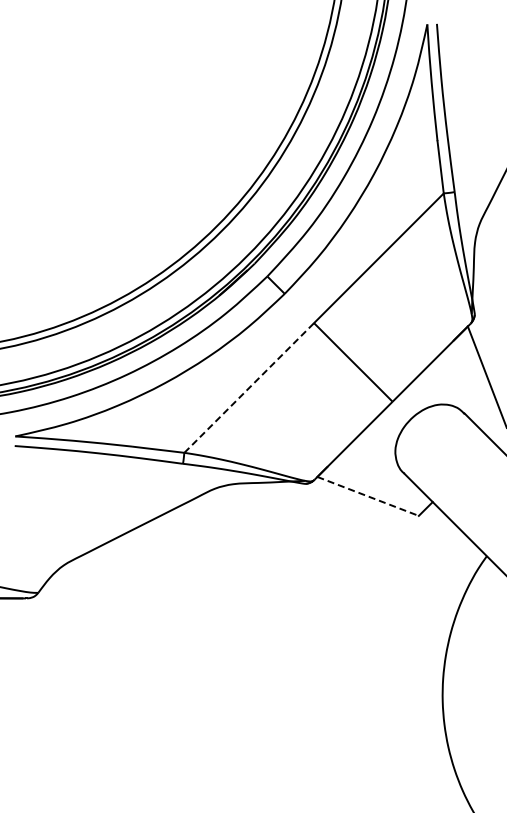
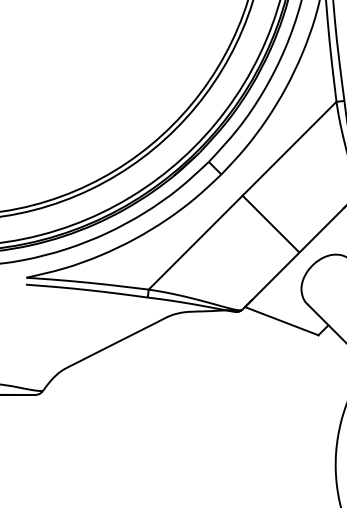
line: (249, 387) -> (195, 242), dashed -> solid
line: (368, 496) -> (282, 321), dashed -> solid

